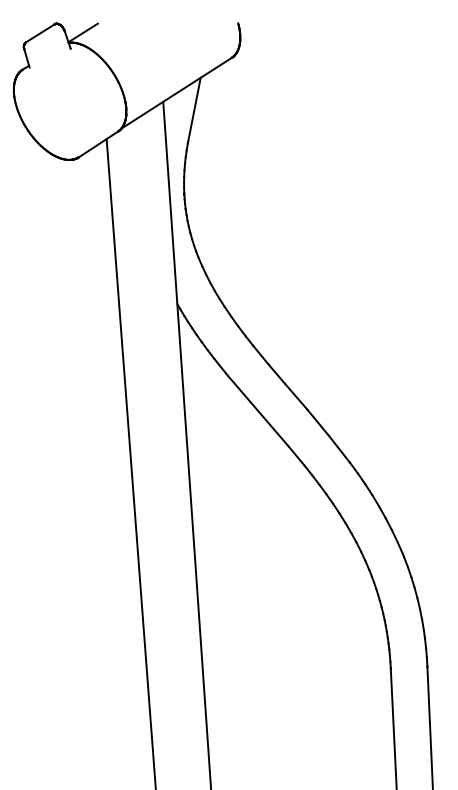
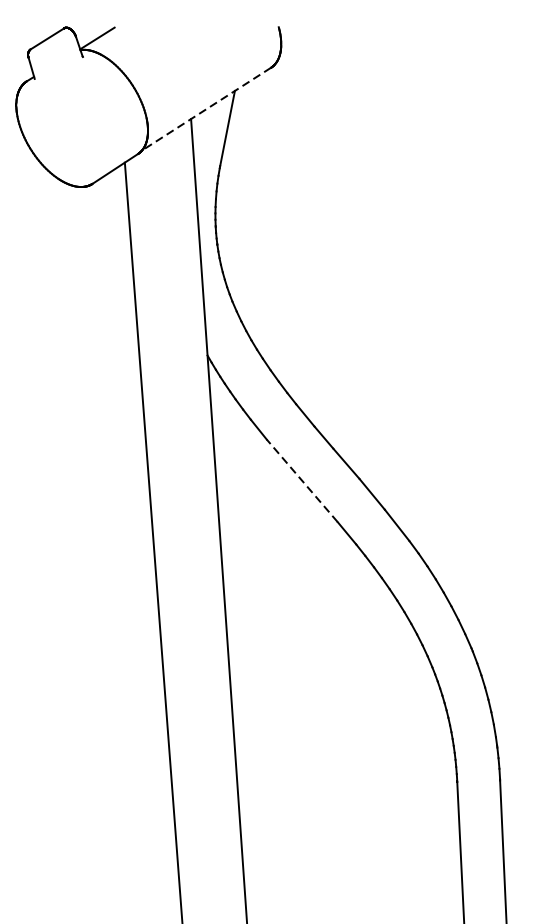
line: (176, 93) -> (206, 109), solid -> dashed
line: (258, 411) -> (302, 481), solid -> dashed

